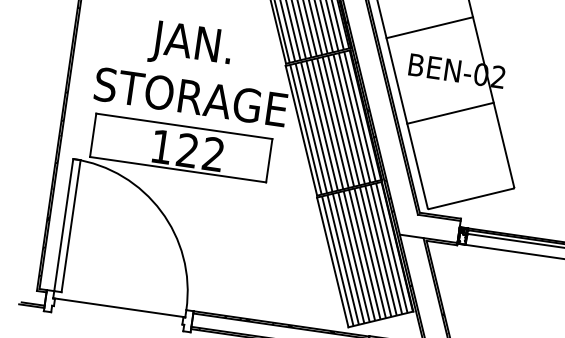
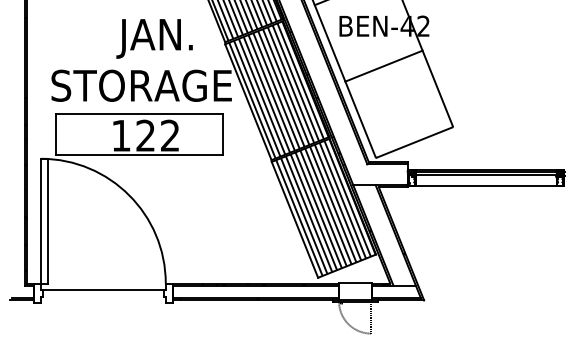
text: (190, 45) -> (154, 38), moved
text: (480, 73) -> (406, 25), BEN-02 -> BEN-42

